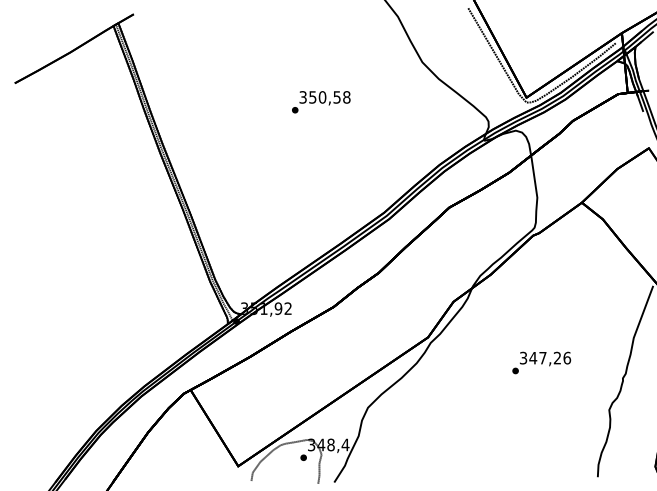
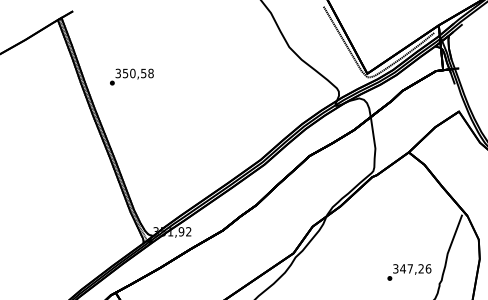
text: (321, 102) -> (132, 77), moved
text: (541, 362) -> (409, 272), moved

